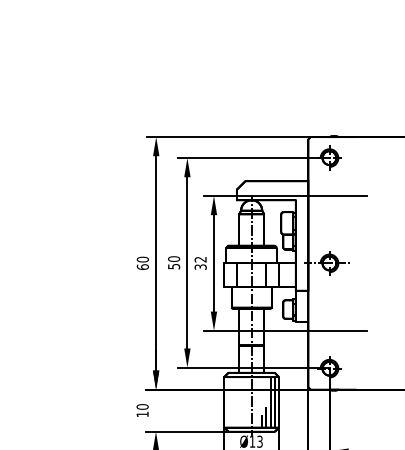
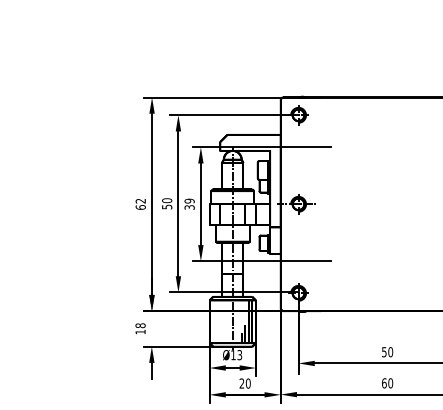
text: (142, 258) -> (140, 200), 60 -> 62
text: (200, 258) -> (189, 200), 32 -> 39
text: (142, 406) -> (140, 325), 10 -> 18

